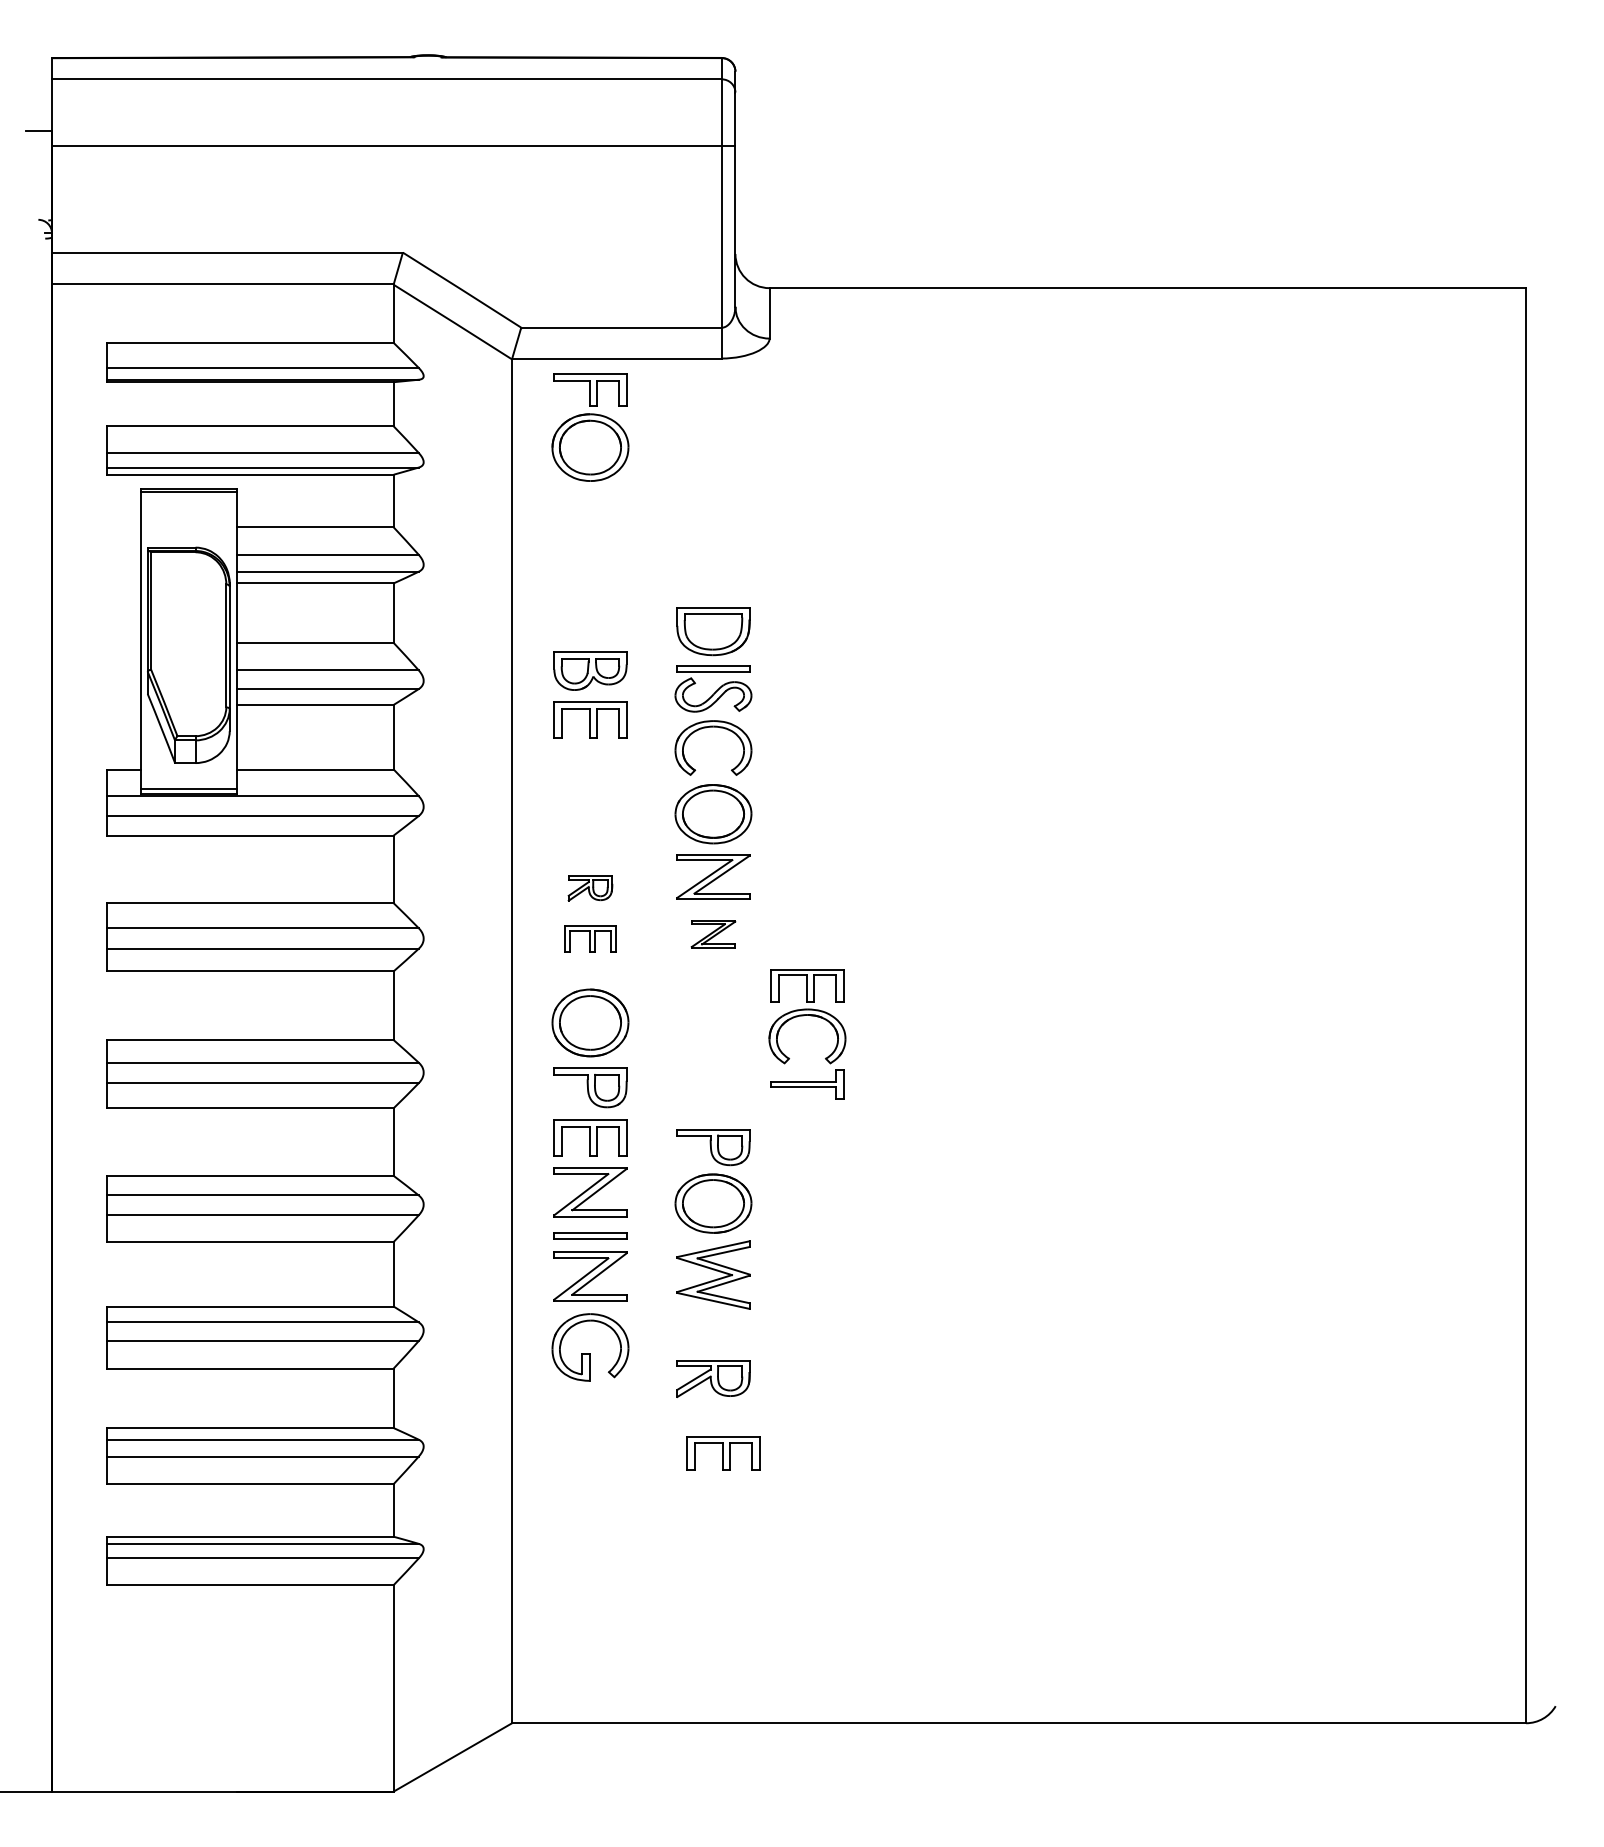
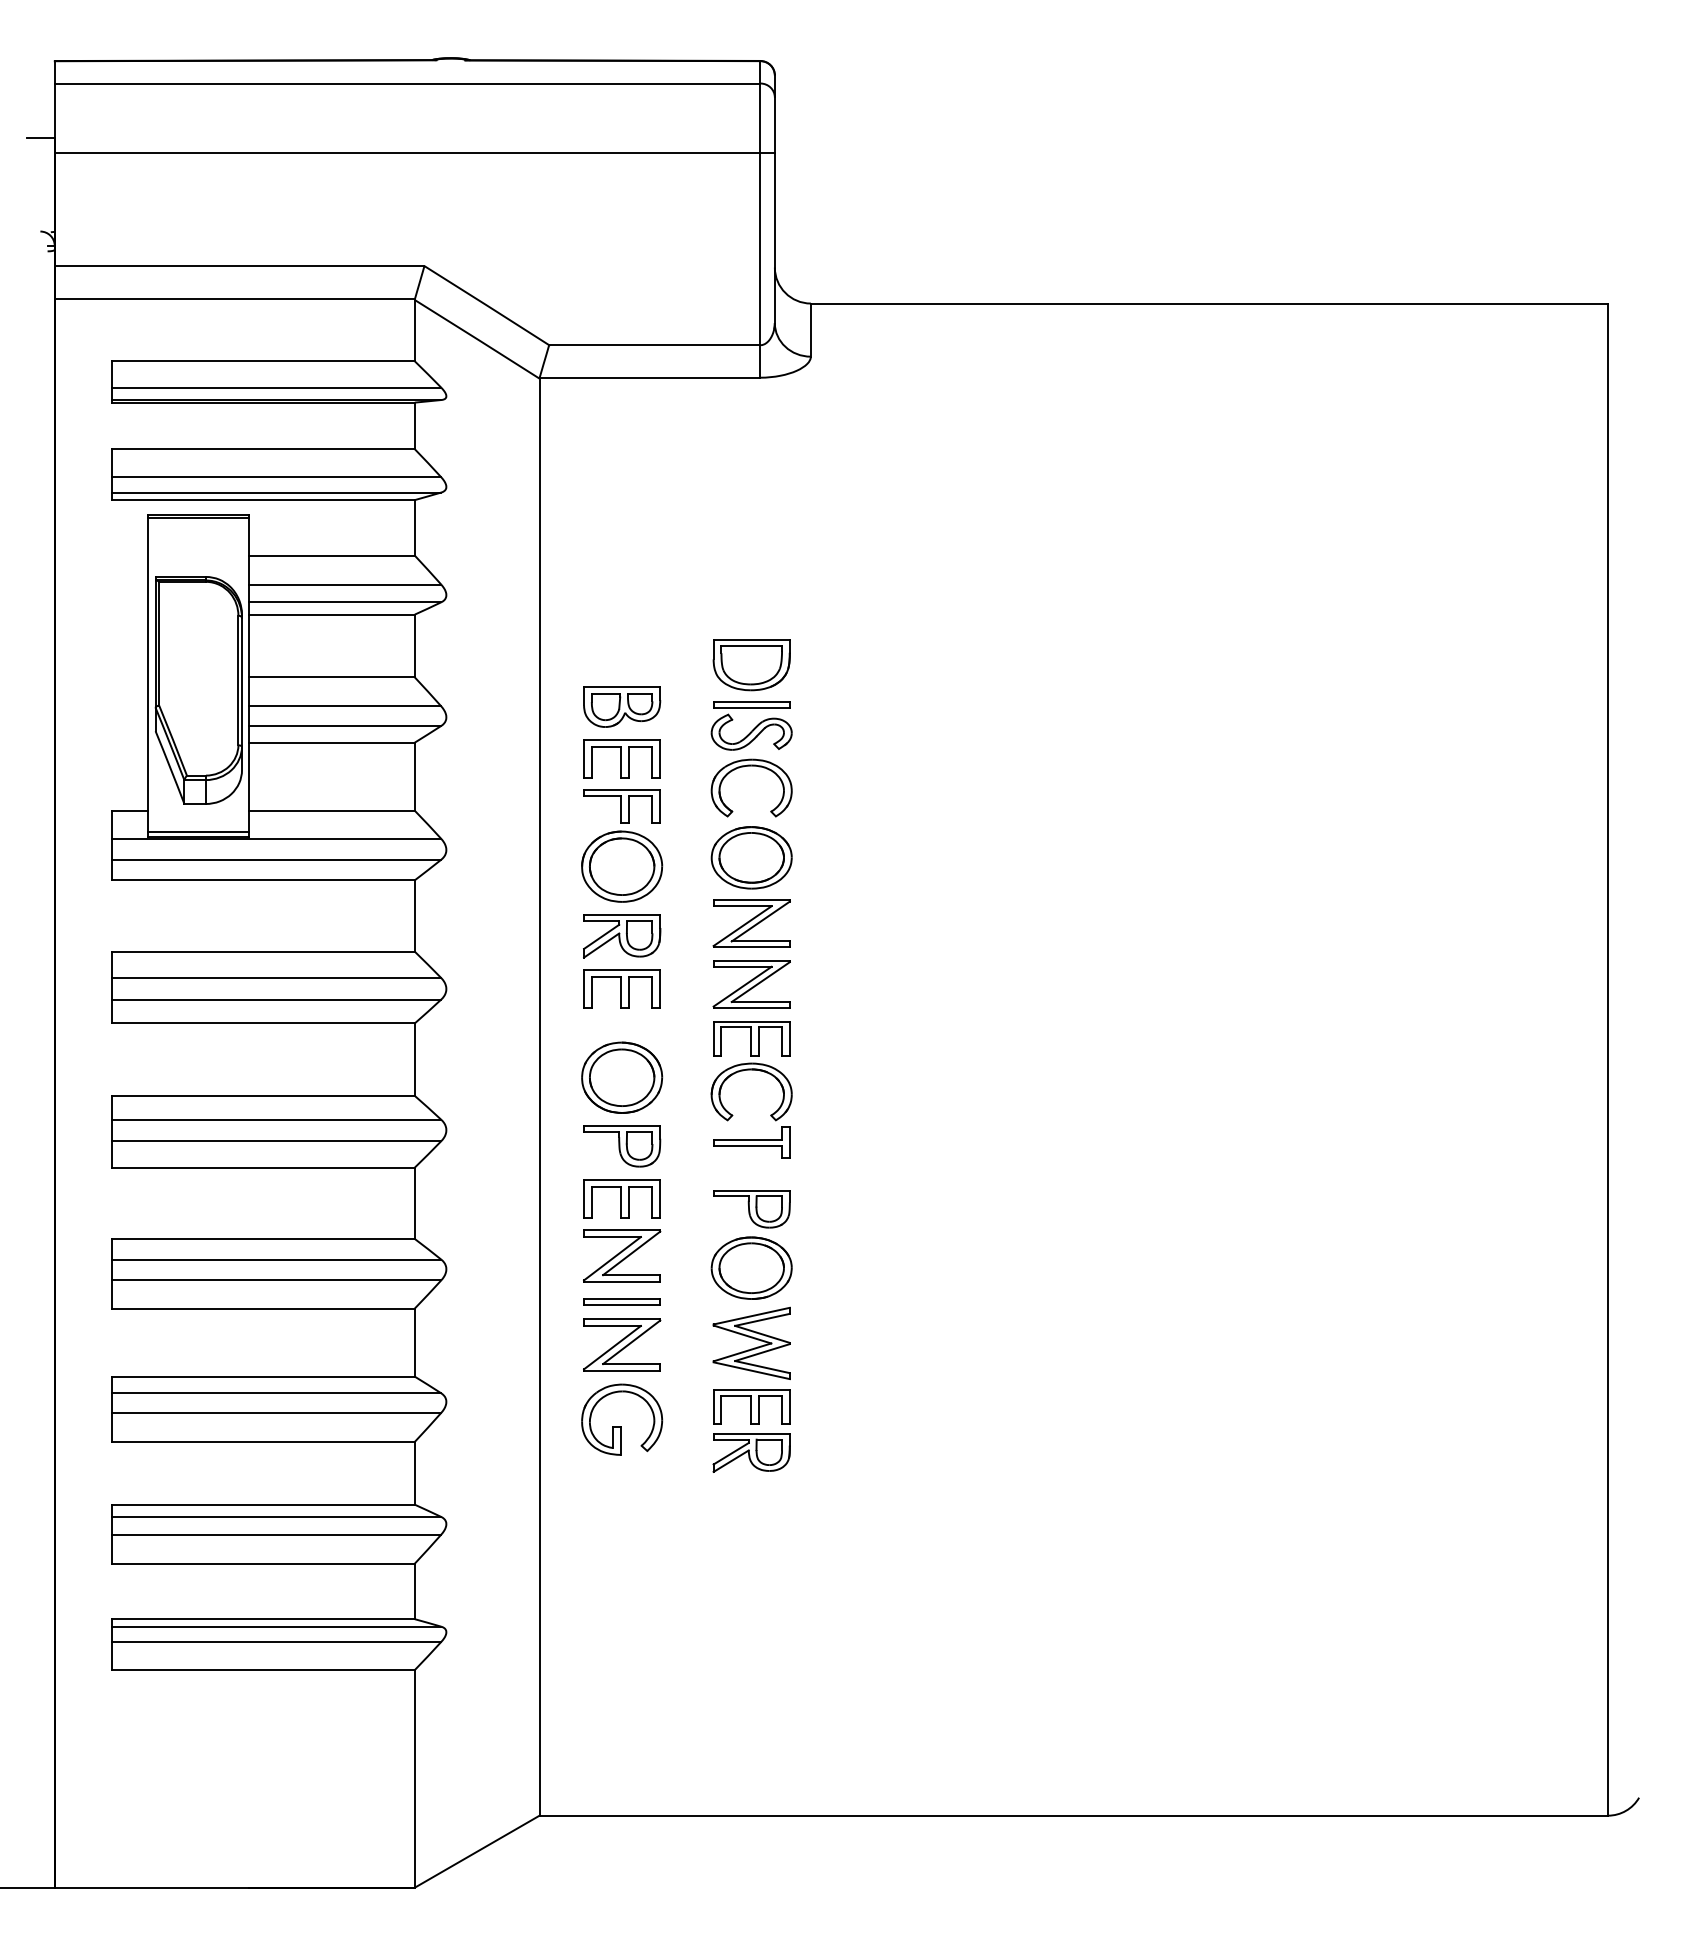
part: (590, 427) -> (622, 845), moved
part: (590, 888) -> (622, 936), size x1.67
part: (713, 934) -> (751, 984), size x1.67
part: (590, 938) -> (622, 988), size x1.43
part: (810, 1016) -> (754, 1070), moved
part: (723, 1453) -> (751, 1407), moved

